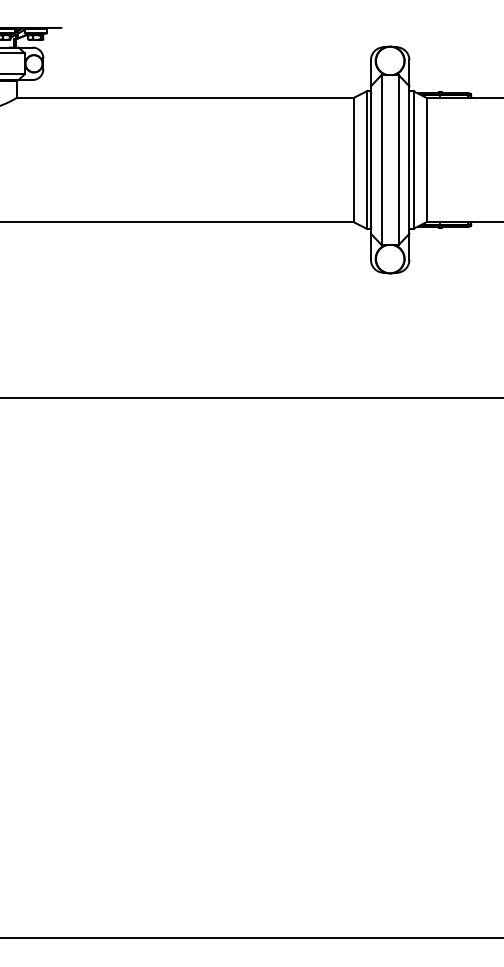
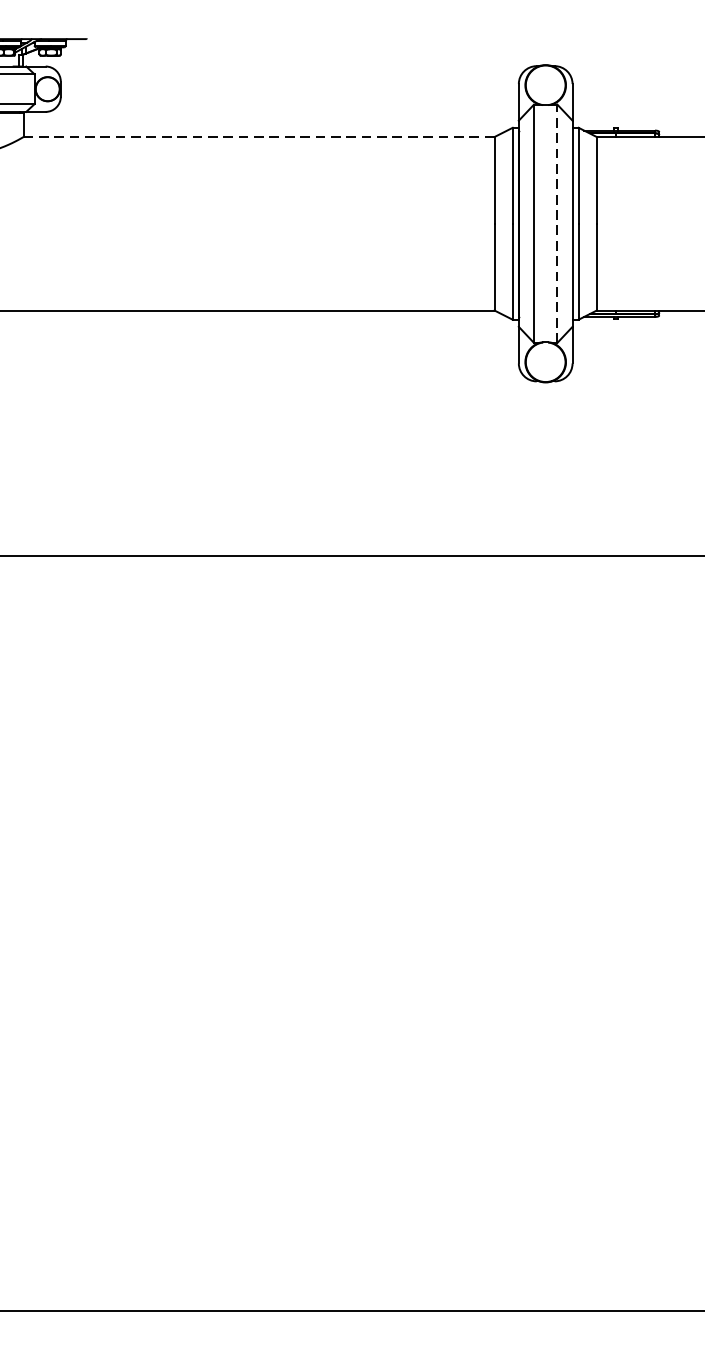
line: (184, 98) -> (258, 137), solid -> dashed
line: (398, 159) -> (557, 223), solid -> dashed

